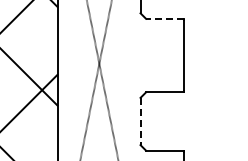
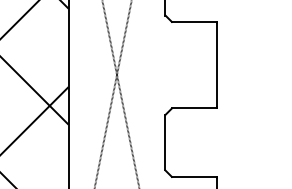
line: (164, 18) -> (193, 21), dashed -> solid
line: (140, 121) -> (165, 142), dashed -> solid

